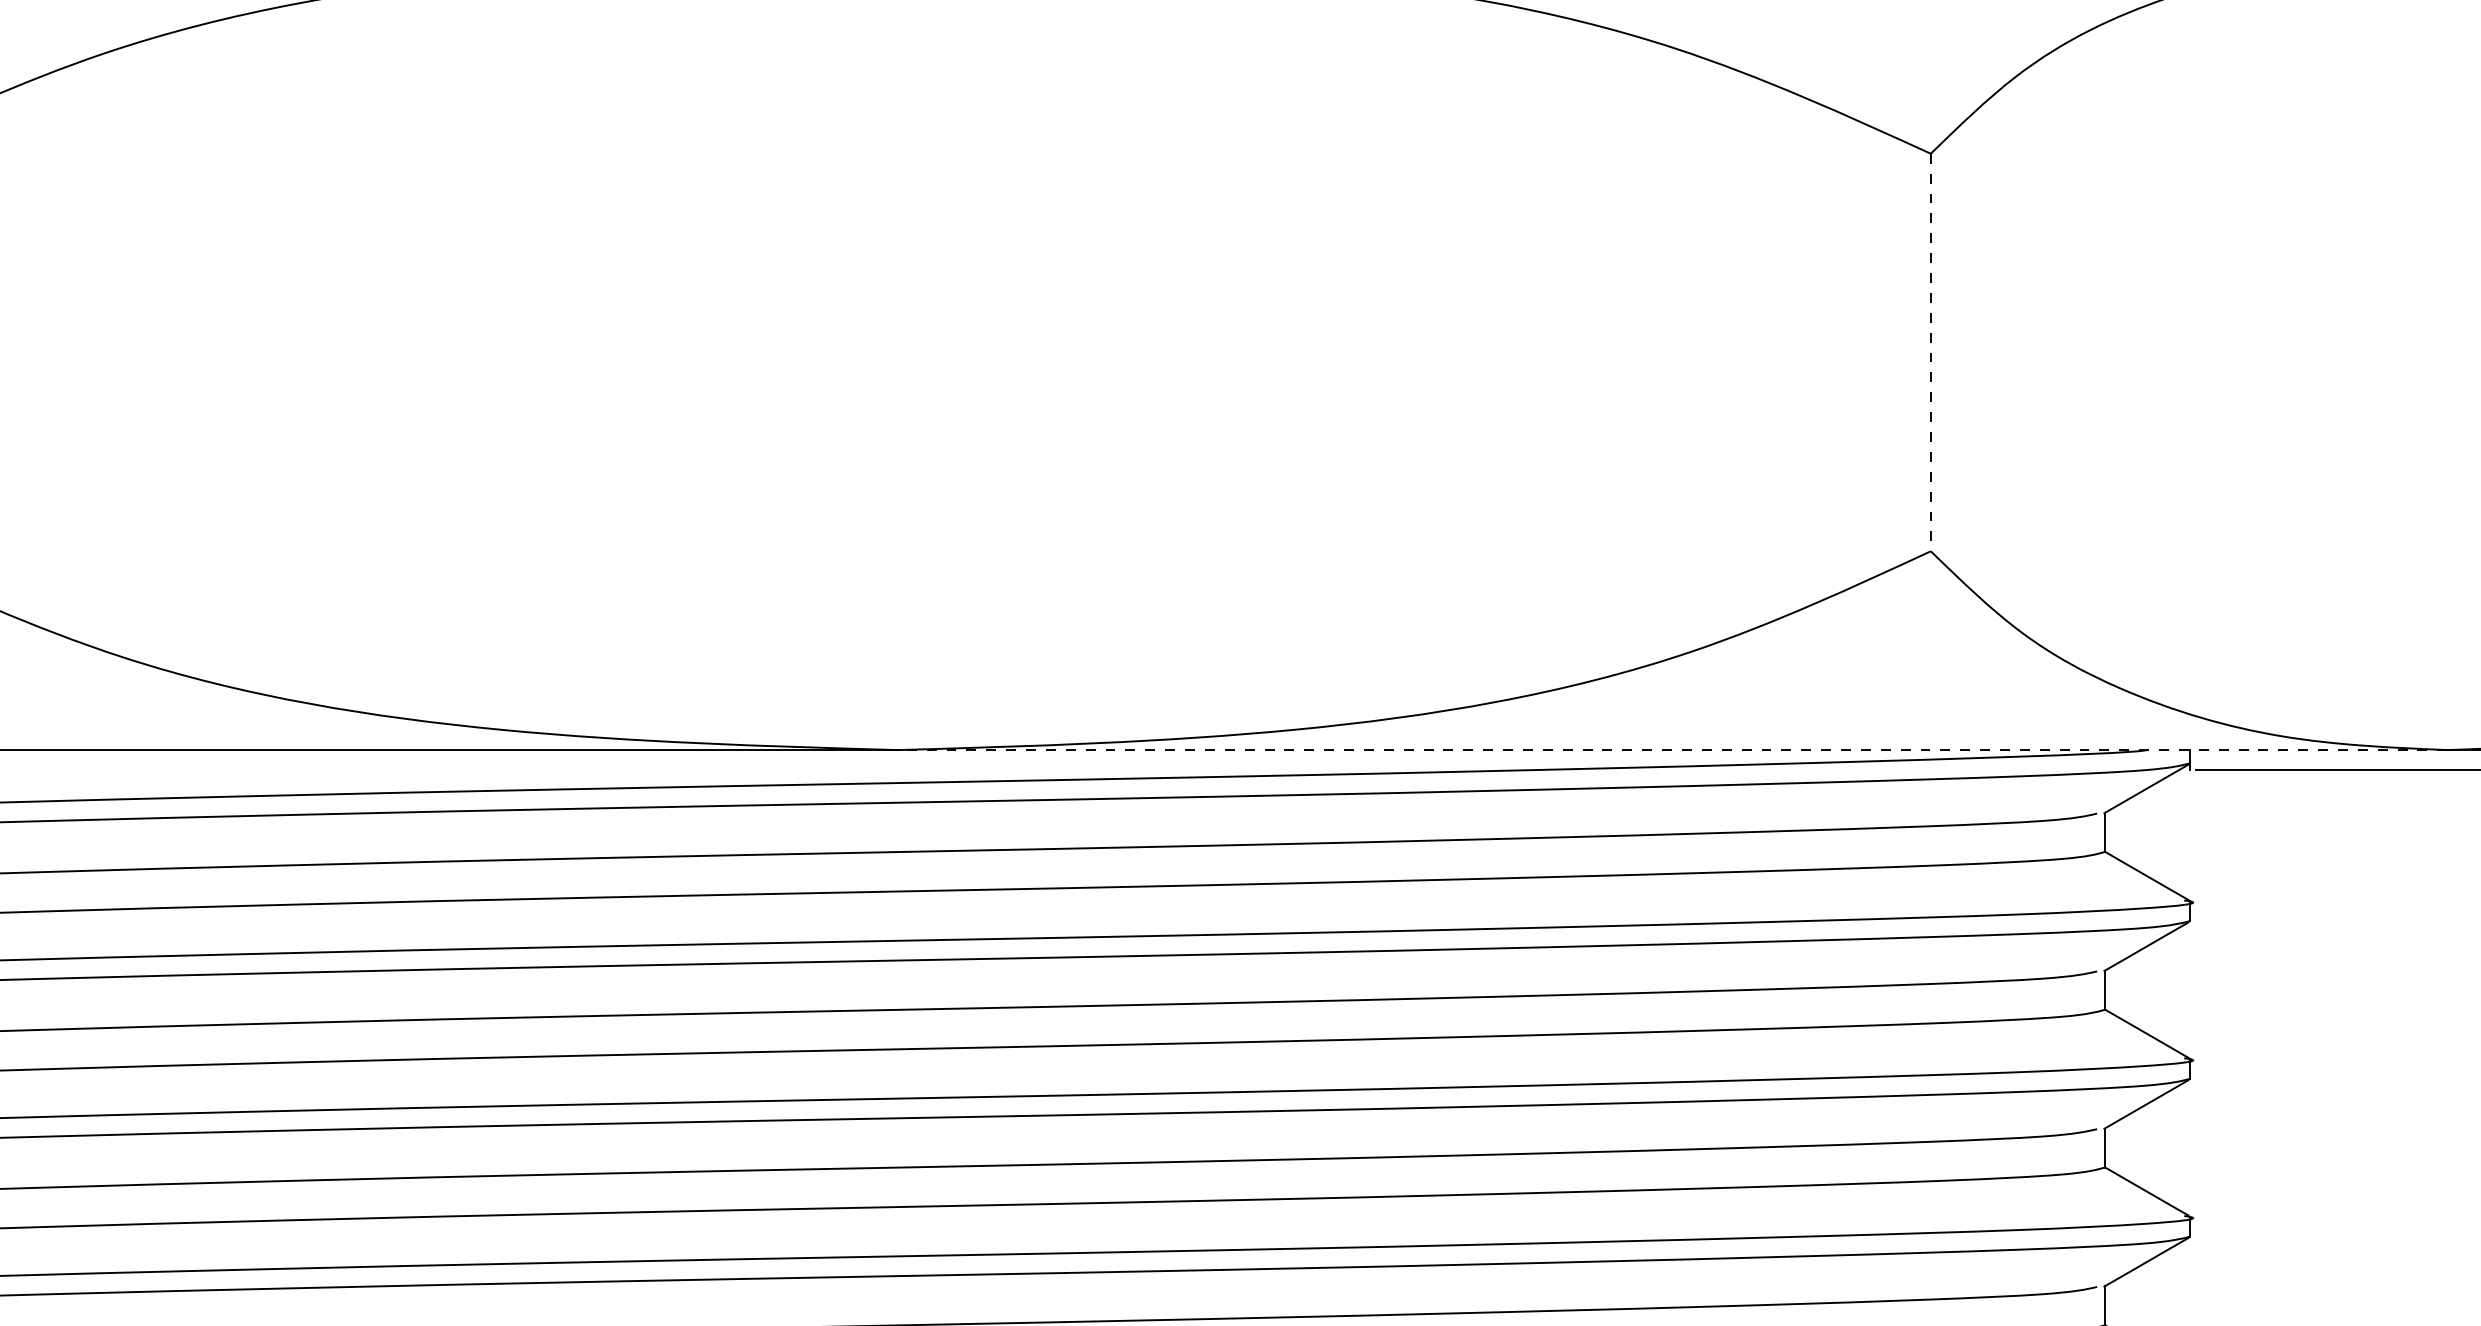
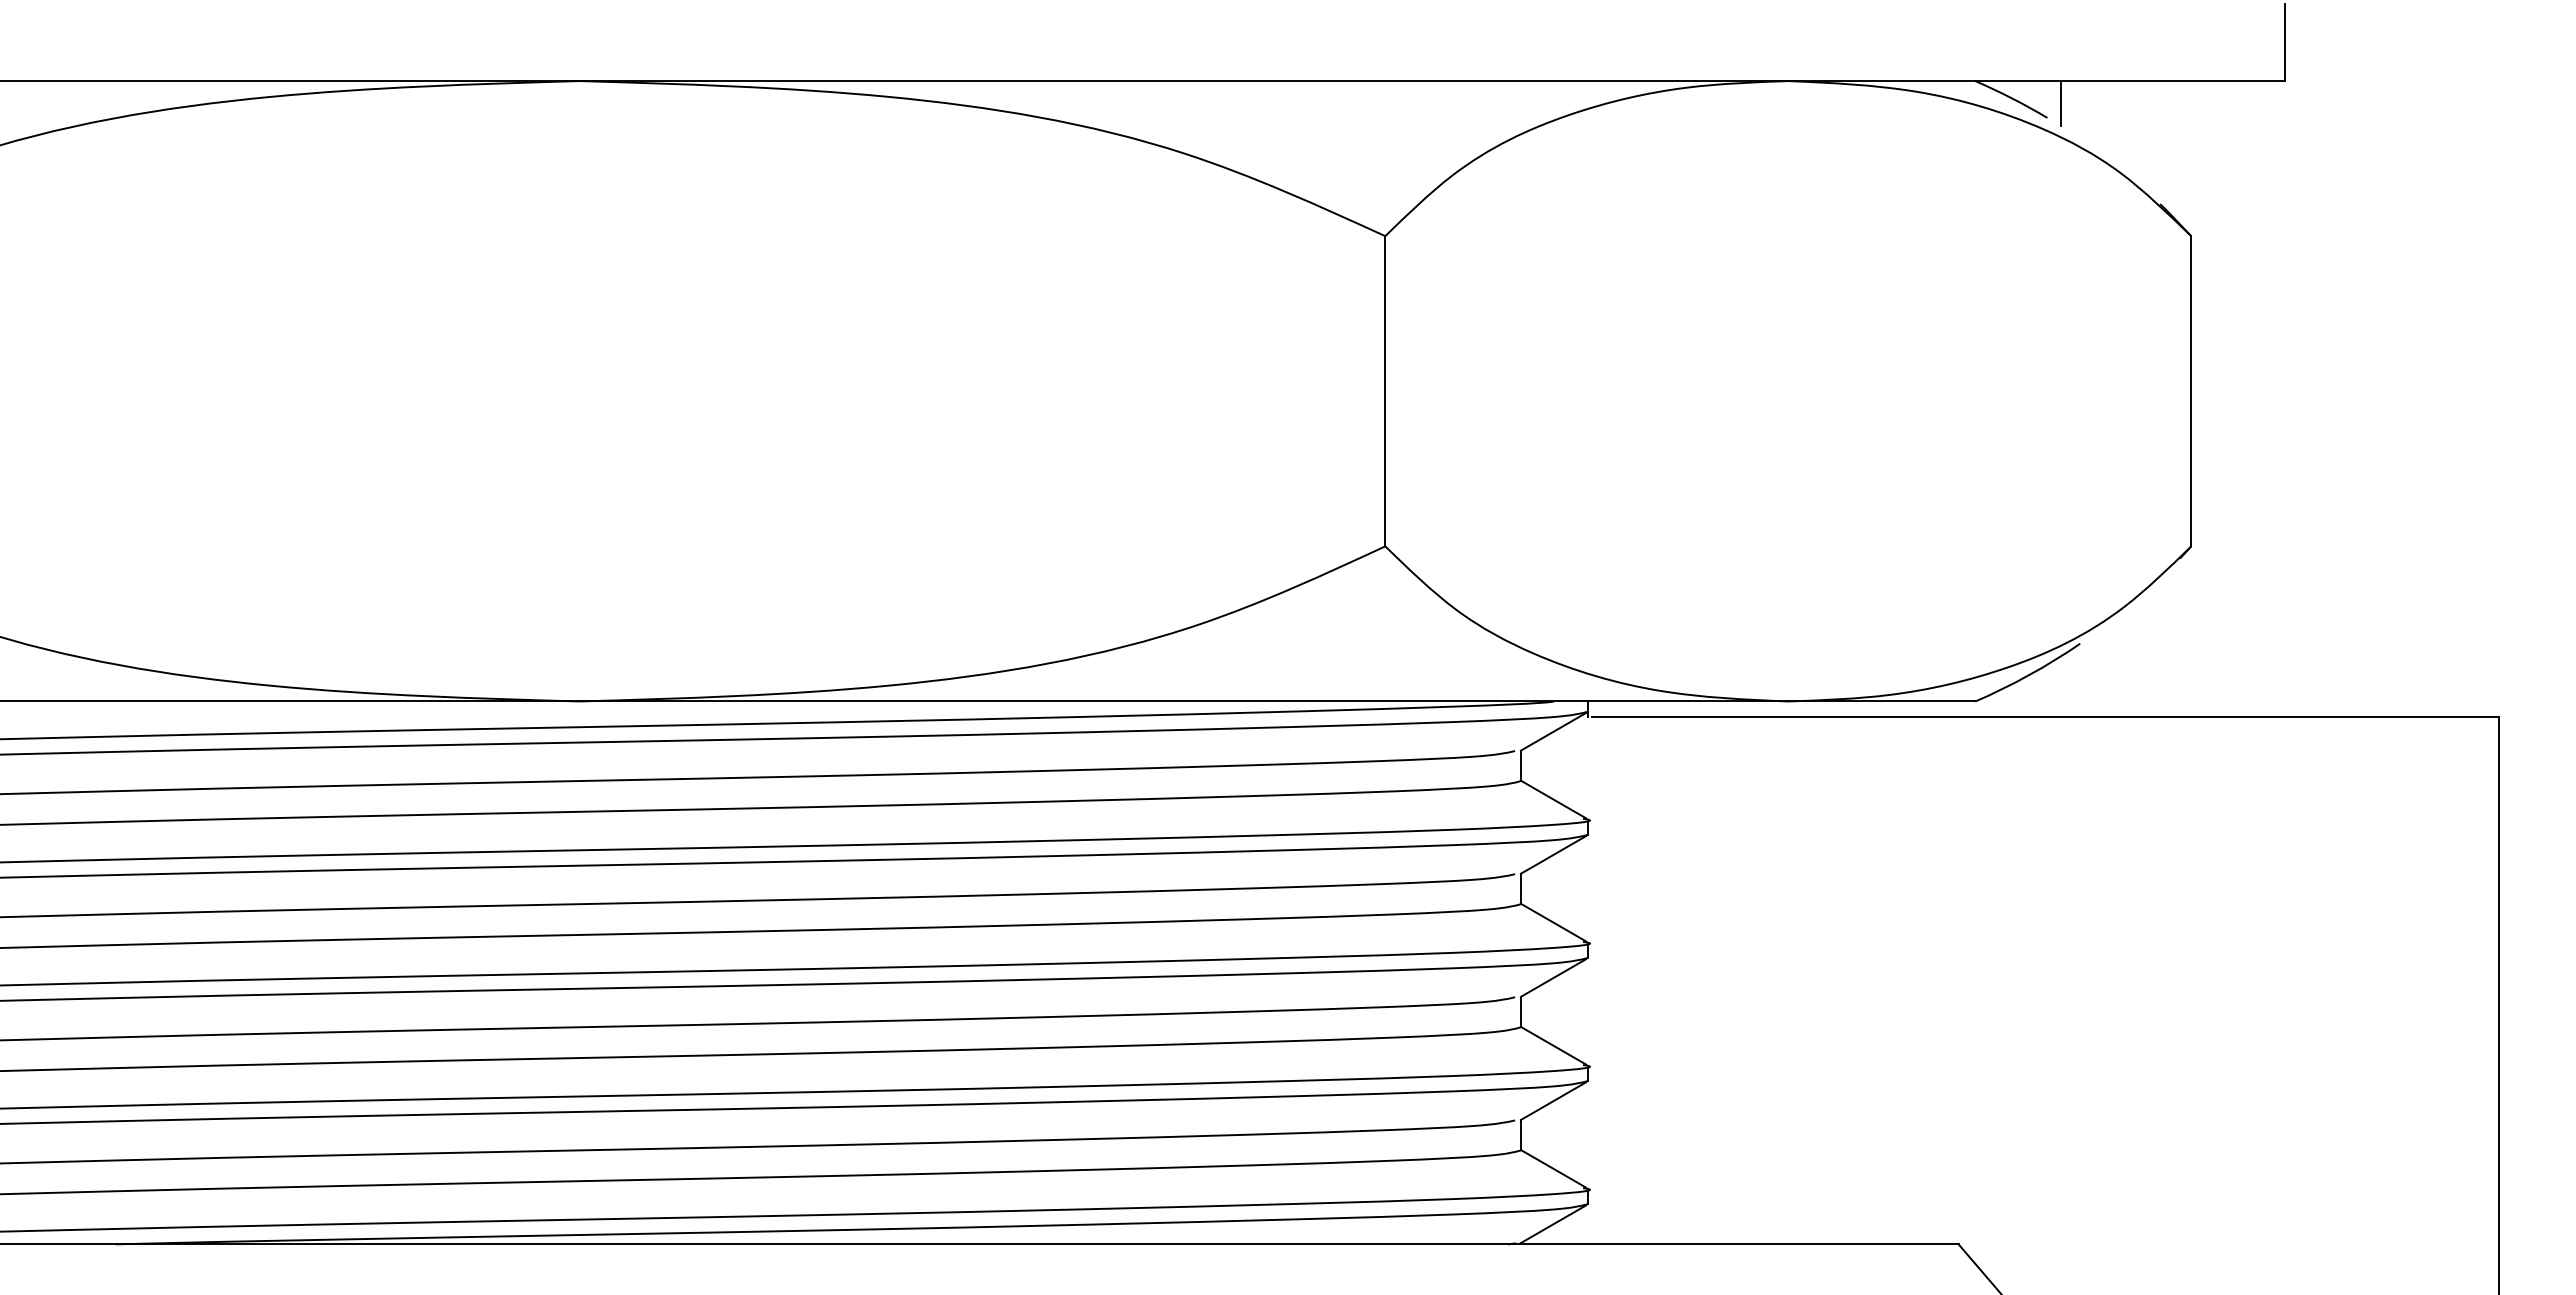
line: (1931, 352) -> (1385, 391), dashed -> solid
line: (1672, 750) -> (1183, 701), dashed -> solid

